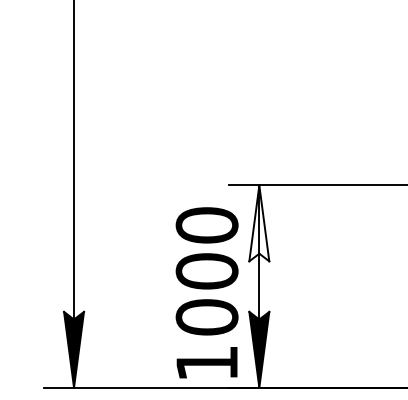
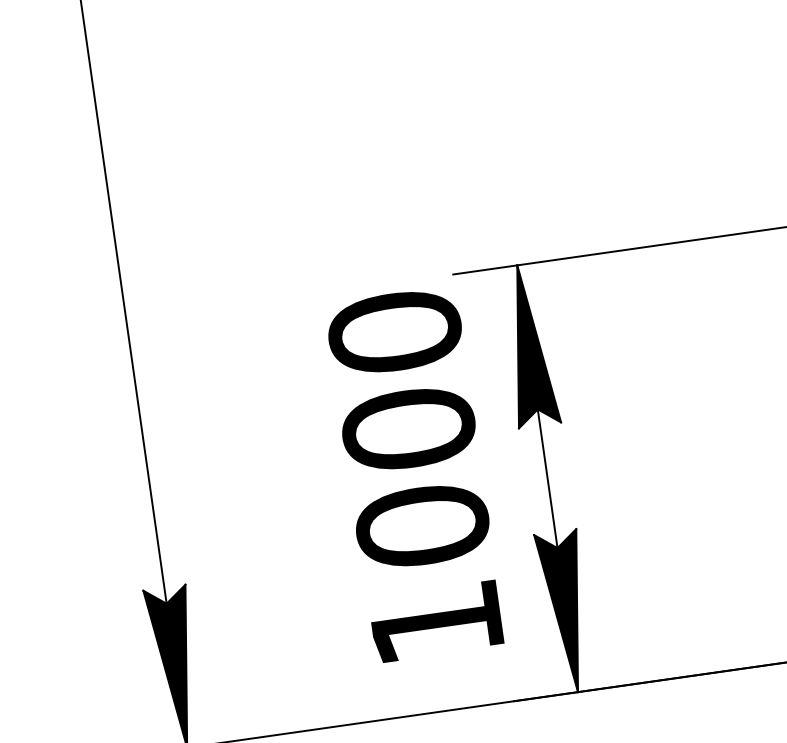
fill: (259, 223) -> (529, 345), added
text: (206, 292) -> (413, 473), moved

